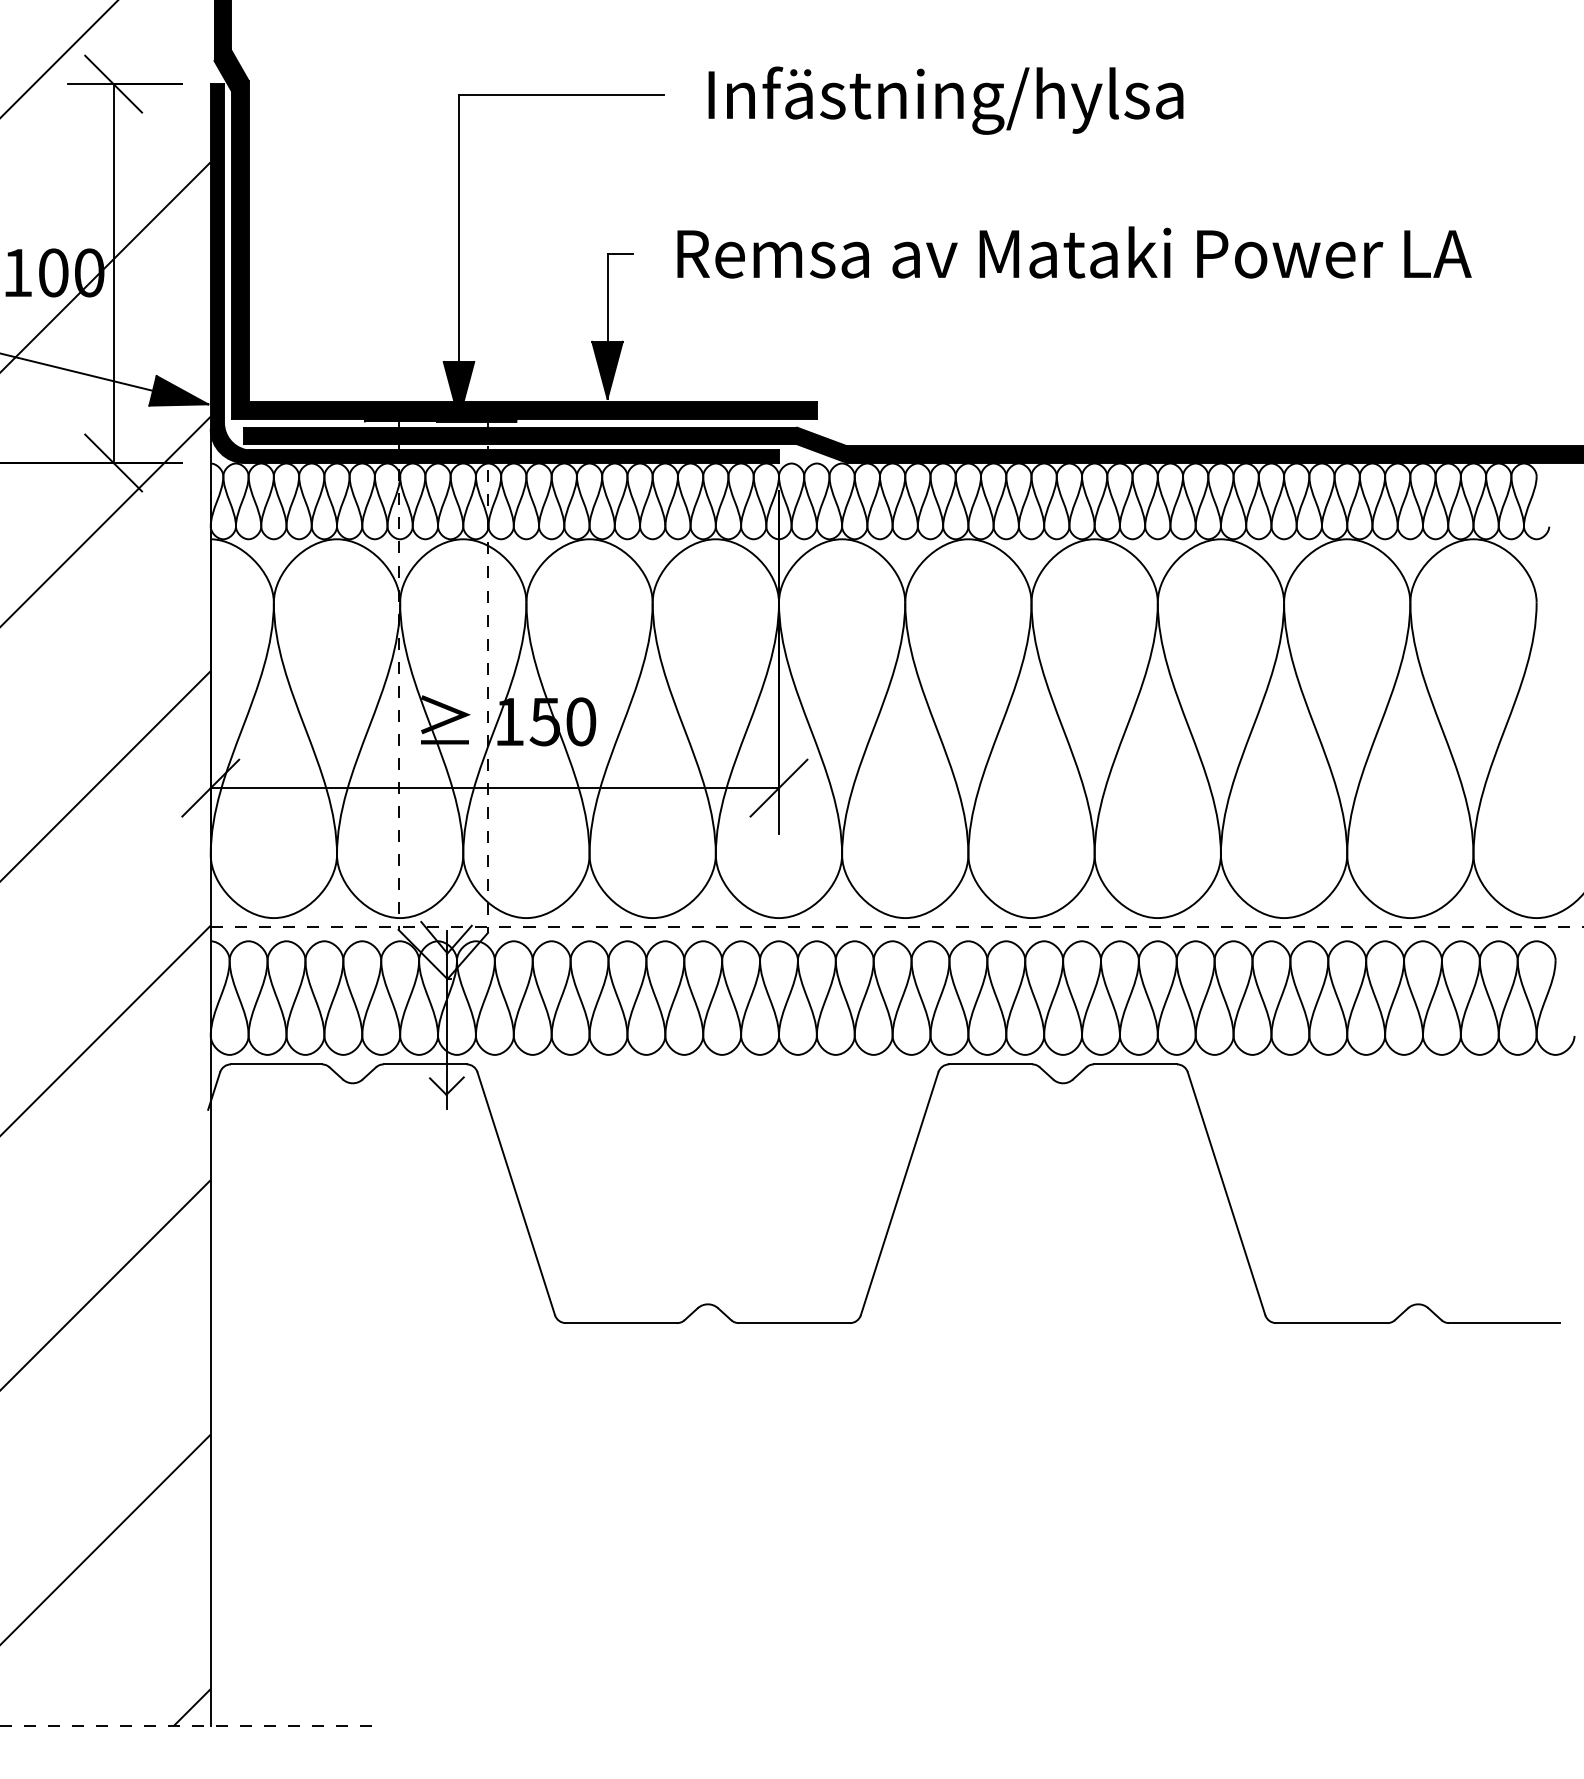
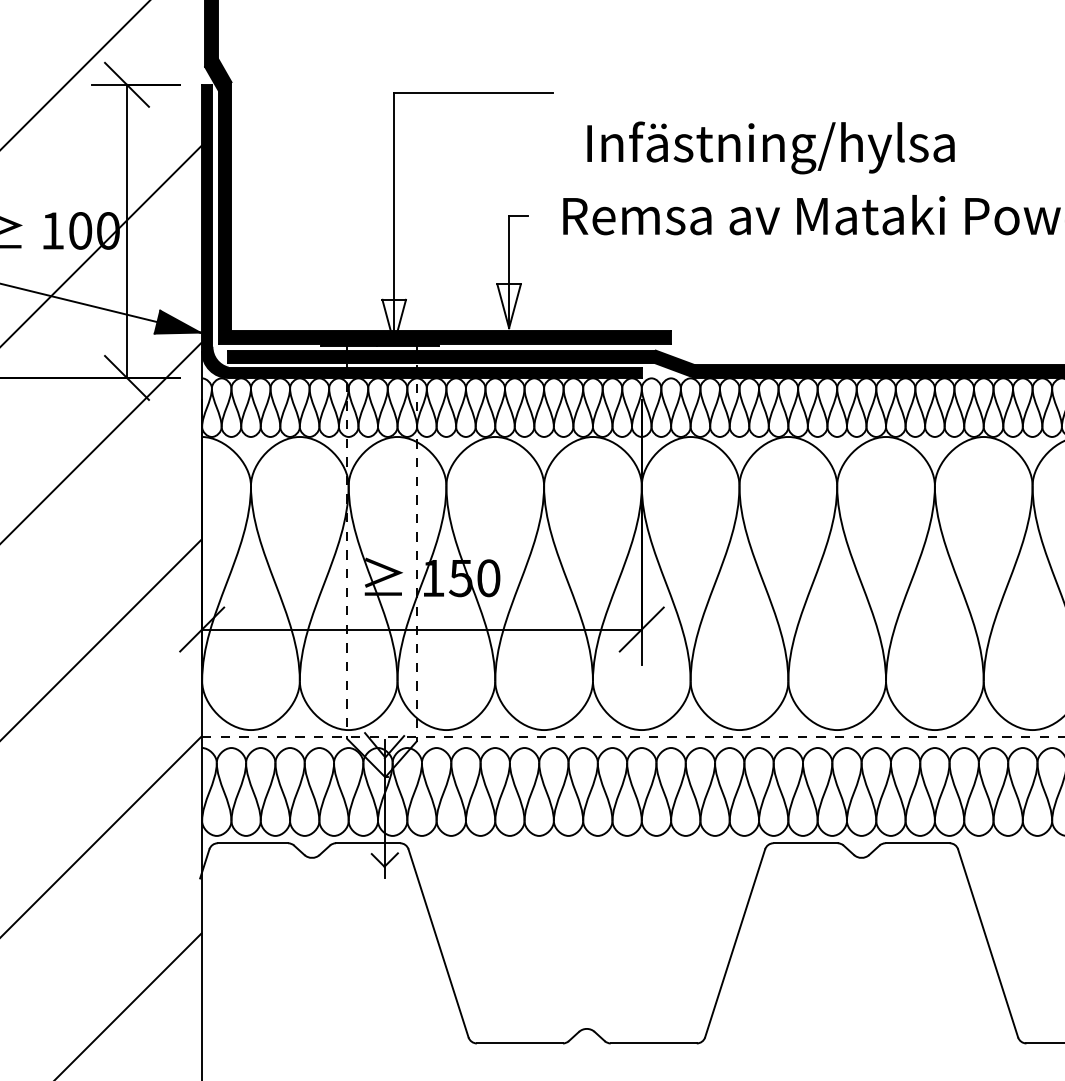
text: (945, 100) -> (770, 147), moved
fill: (607, 369) -> (509, 305), removed
fill: (458, 390) -> (393, 321), removed

